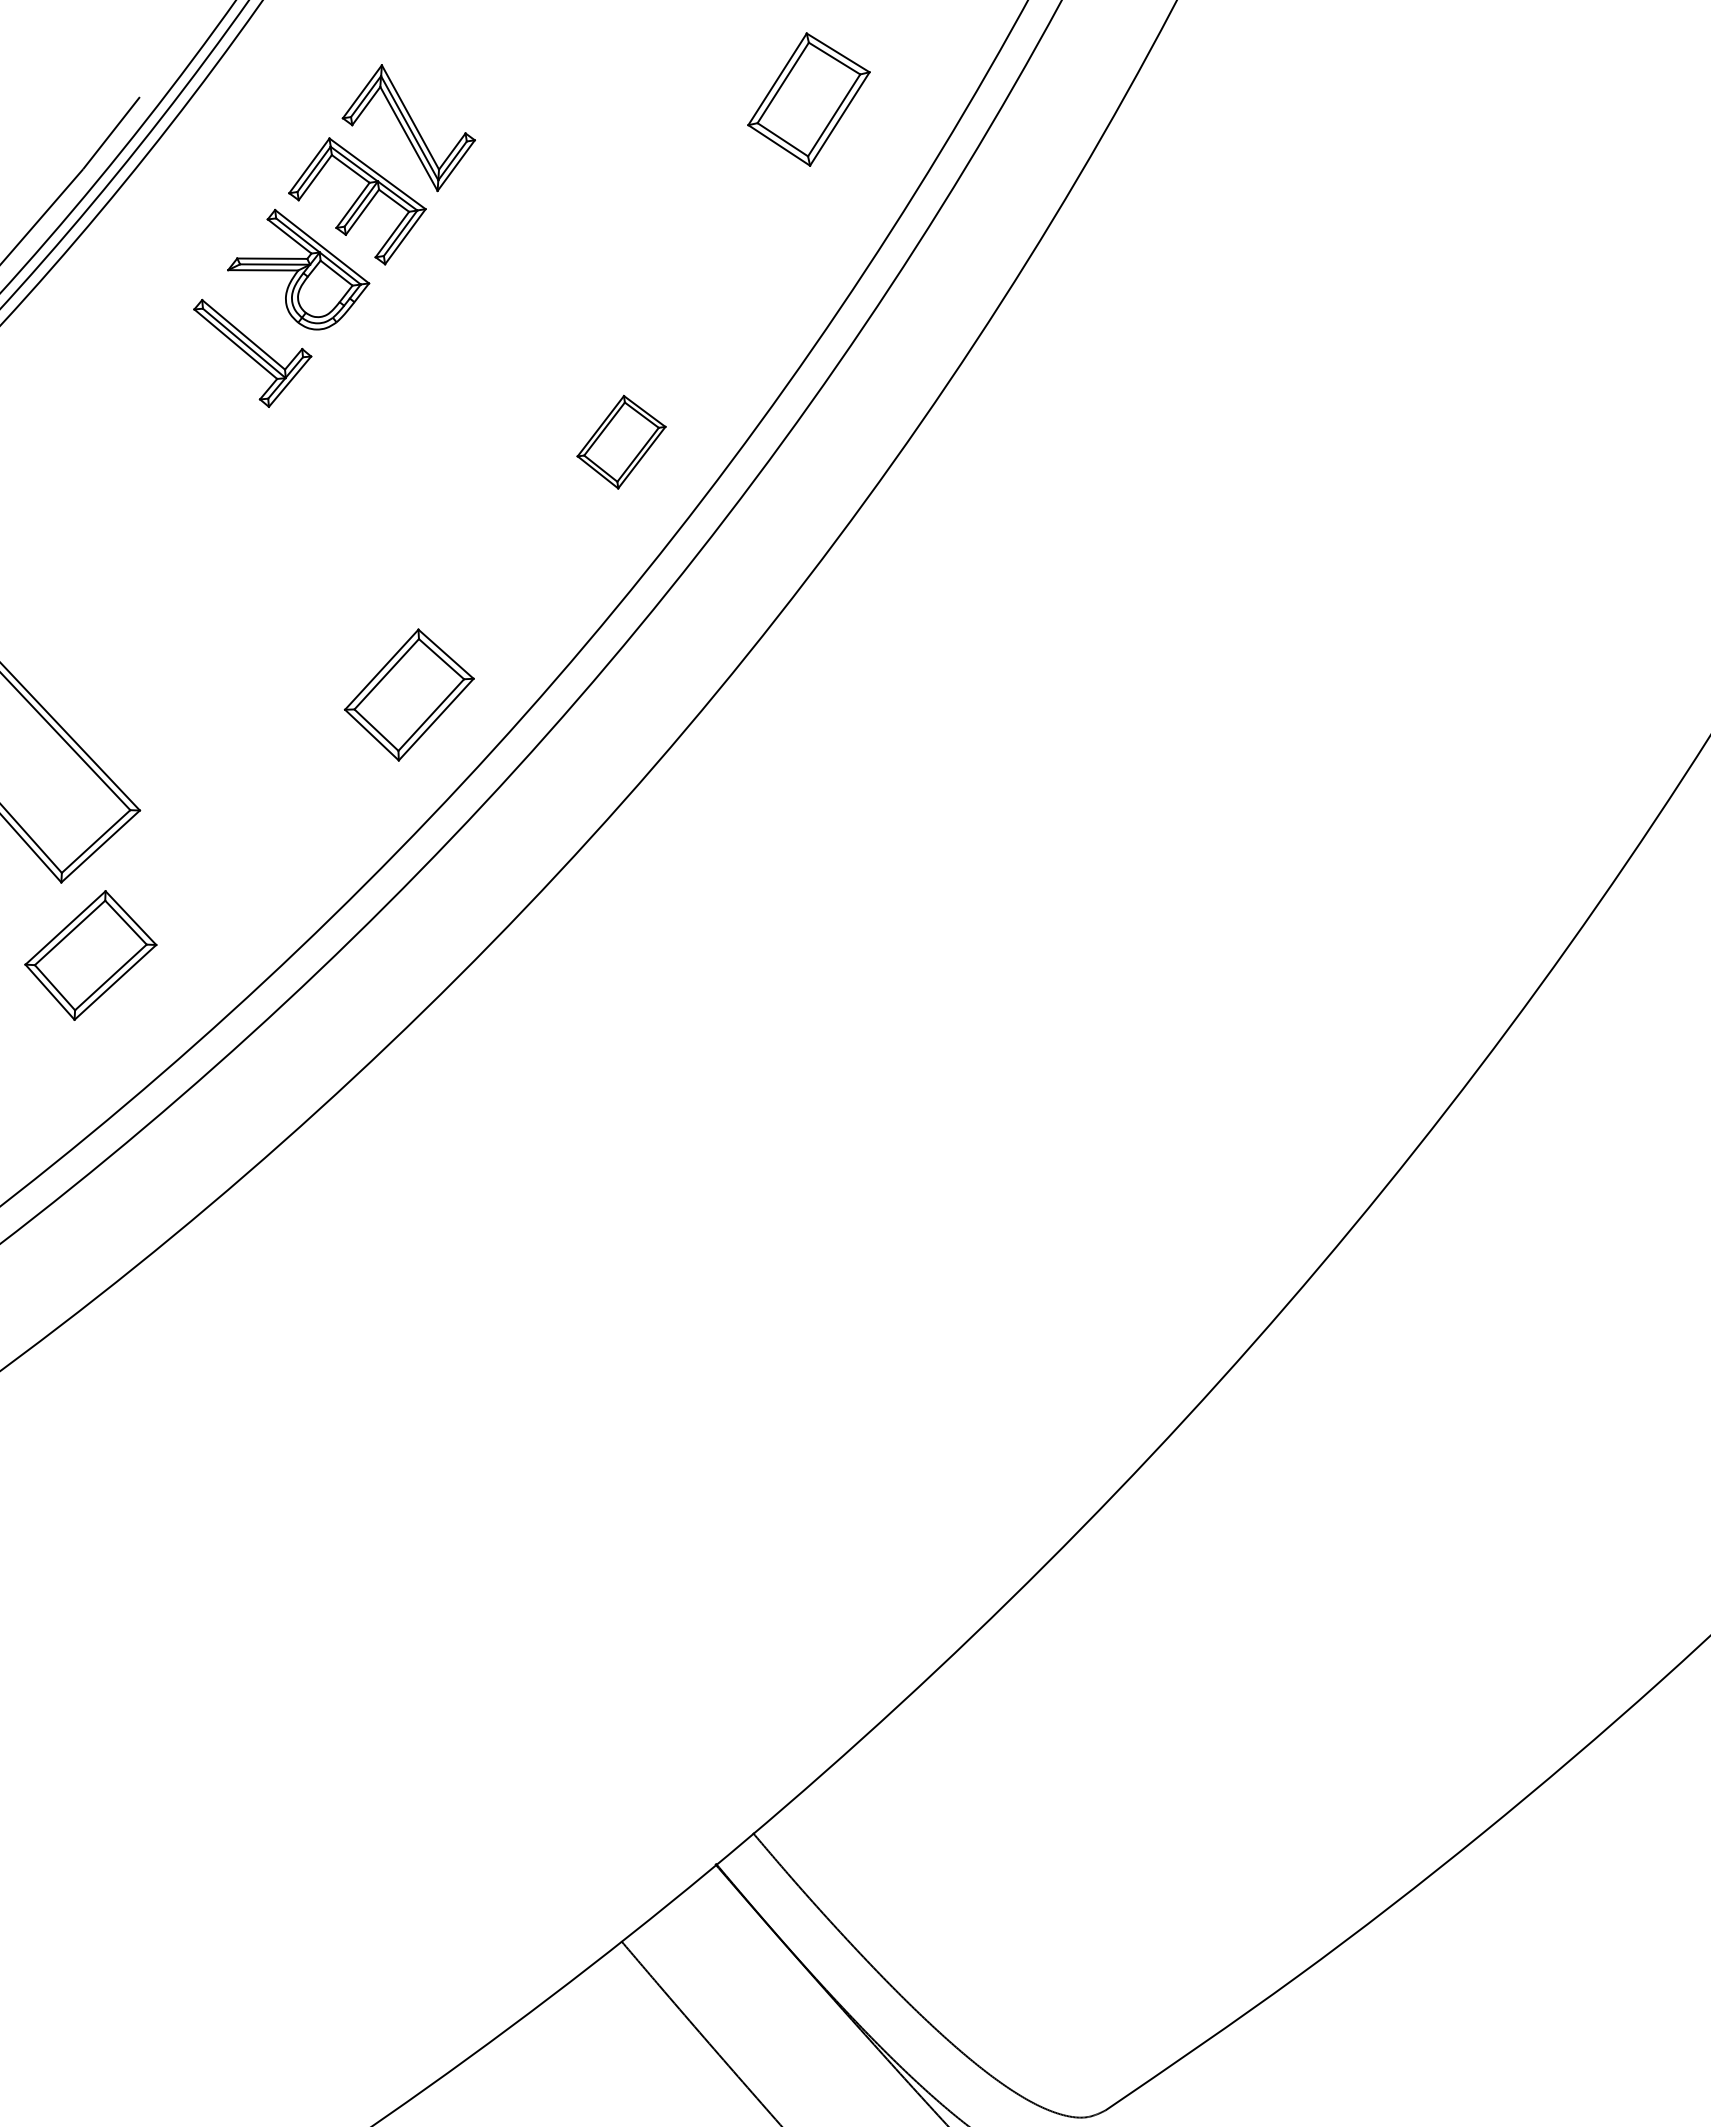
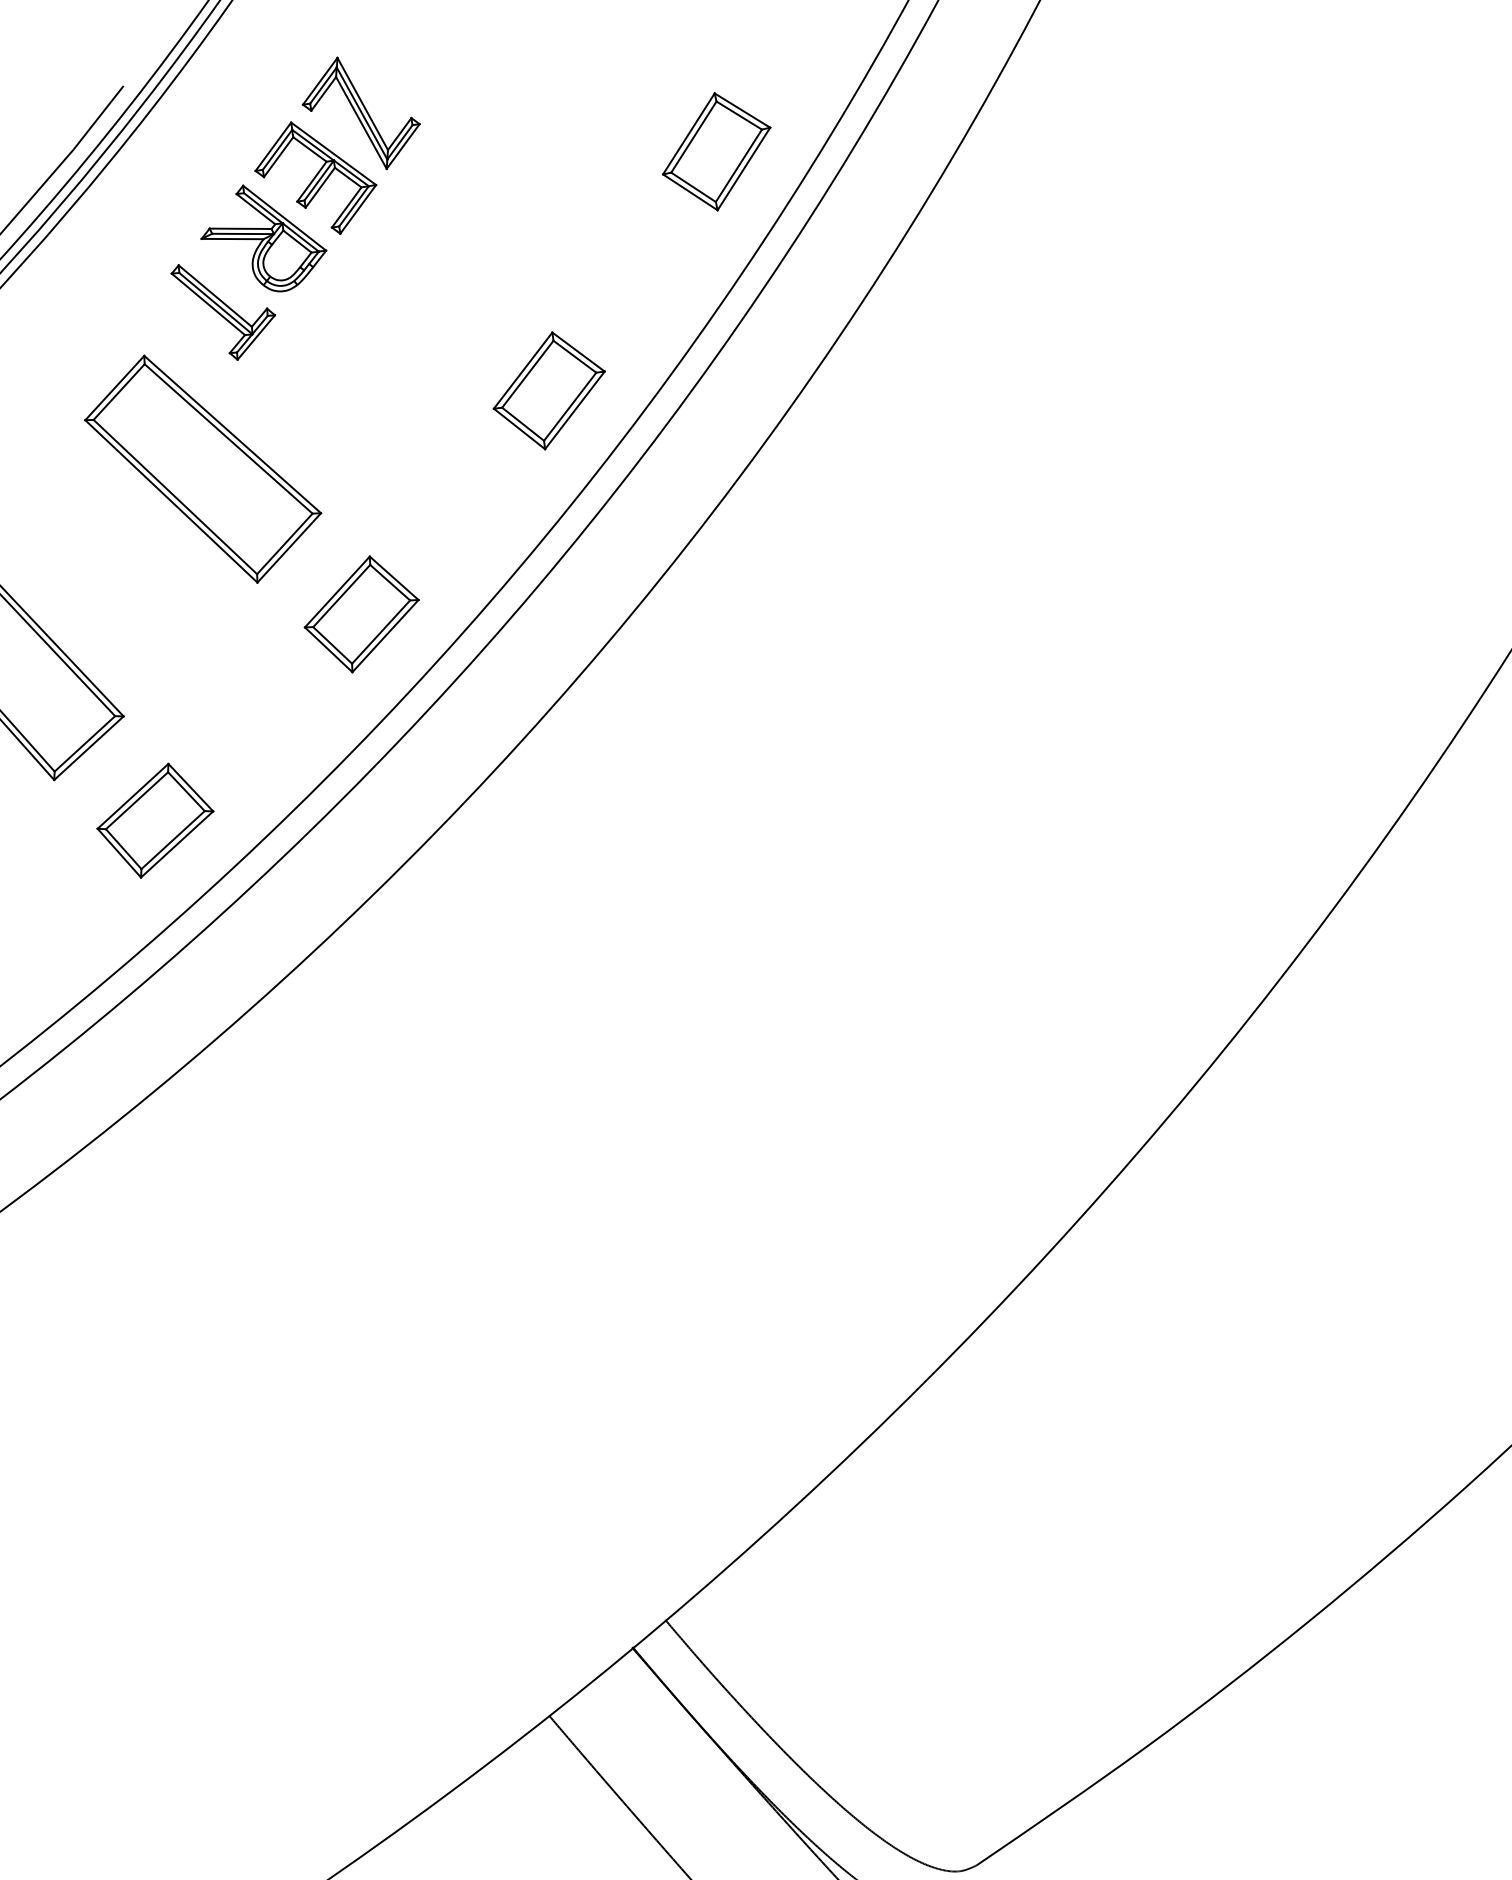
part: (808, 99) -> (716, 151), moved
part: (621, 442) -> (549, 391), size x1.43
part: (229, 530) -> (202, 468), added
part: (90, 955) -> (155, 820), moved

